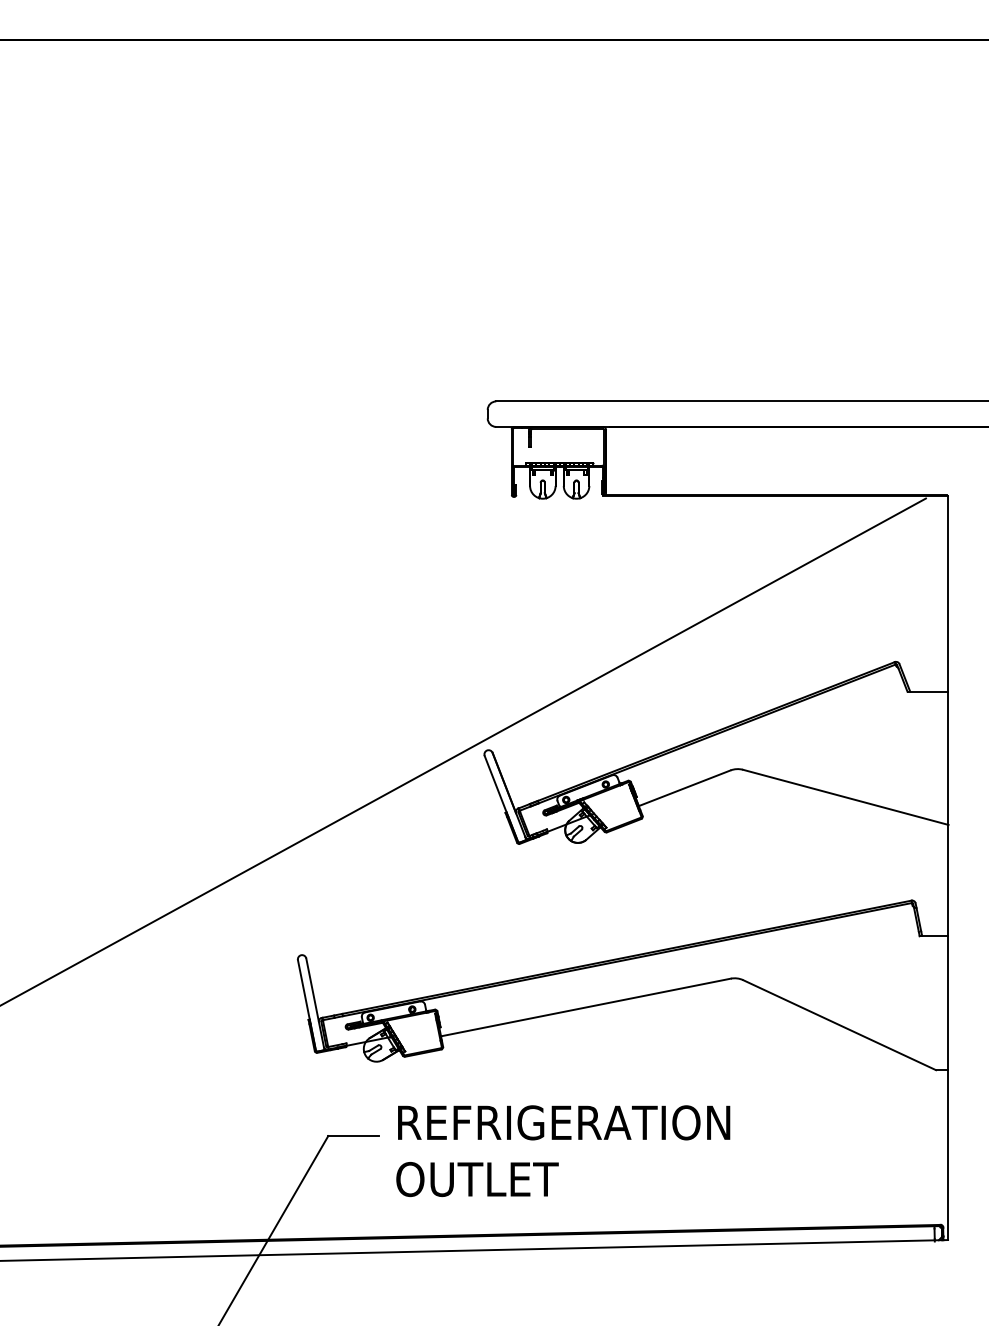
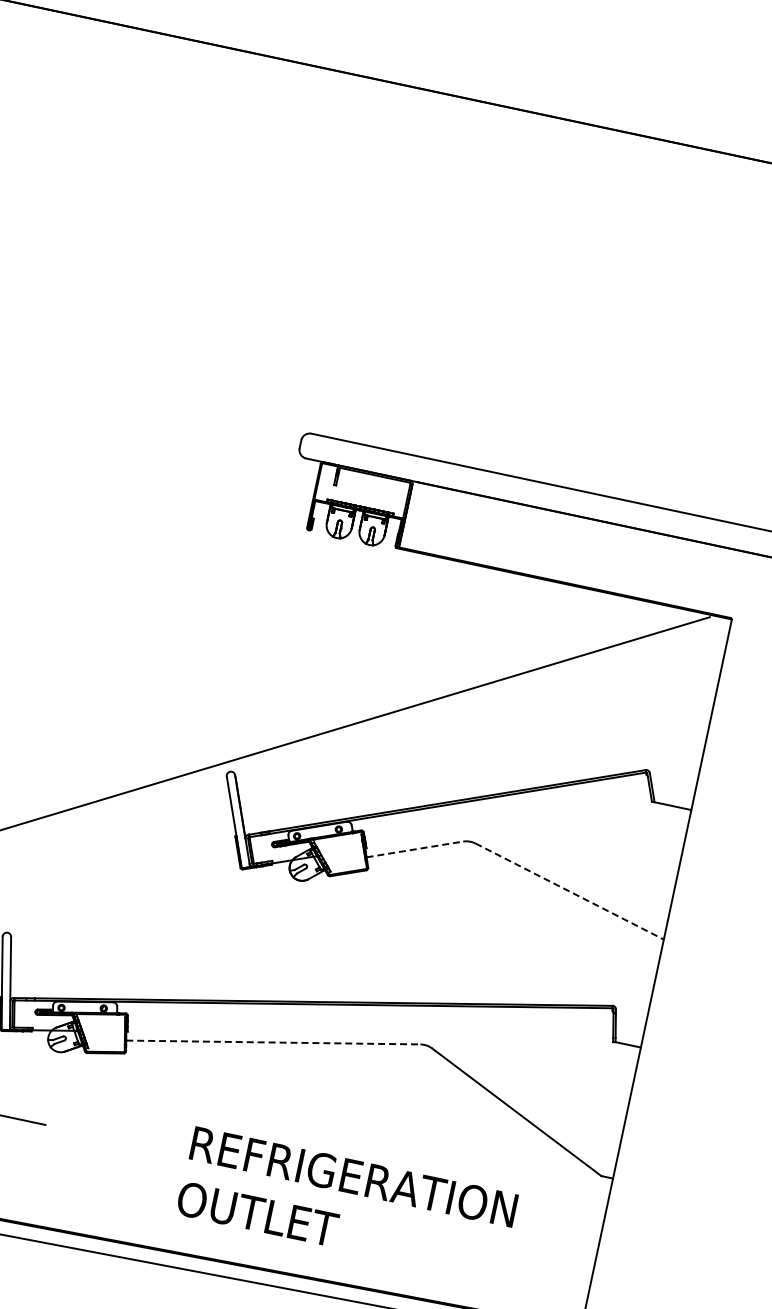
line: (685, 788) -> (415, 849), solid -> dashed
line: (846, 797) -> (570, 891), solid -> dashed
line: (585, 1007) -> (272, 1042), solid -> dashed
text: (563, 1151) -> (347, 1204), moved

